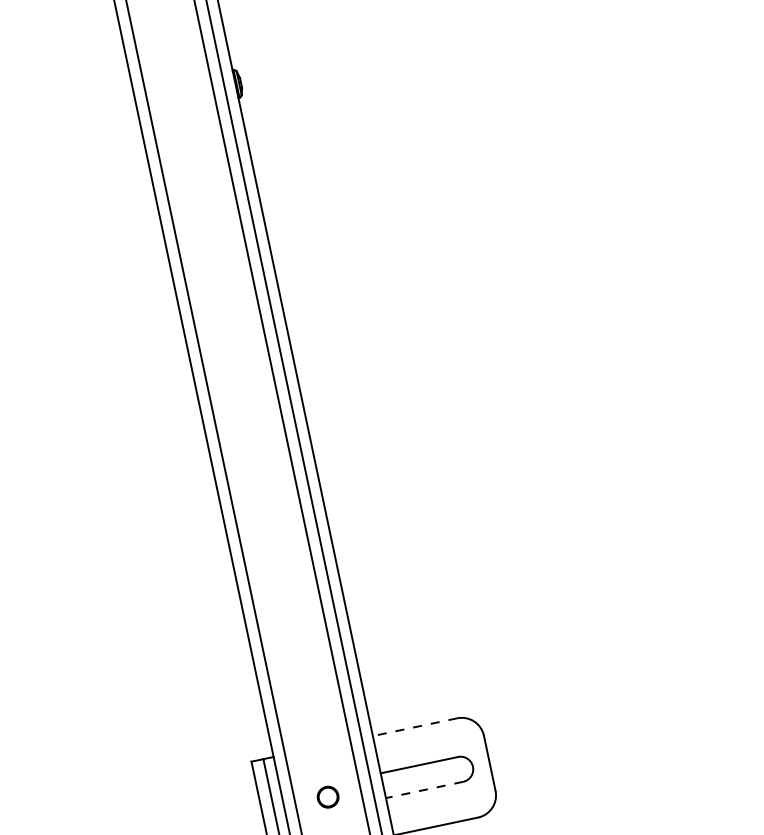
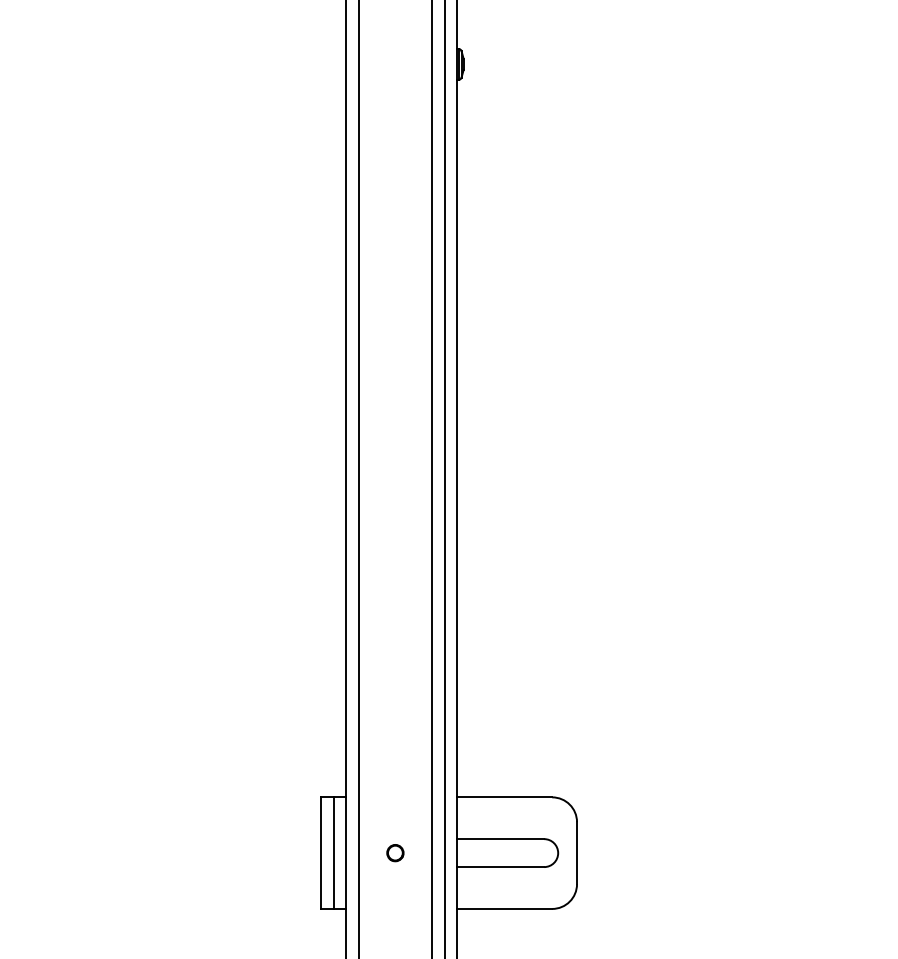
line: (414, 727) -> (504, 797), dashed -> solid
line: (424, 790) -> (500, 867), dashed -> solid
circle: (328, 797) -> (395, 853), size x0.71

